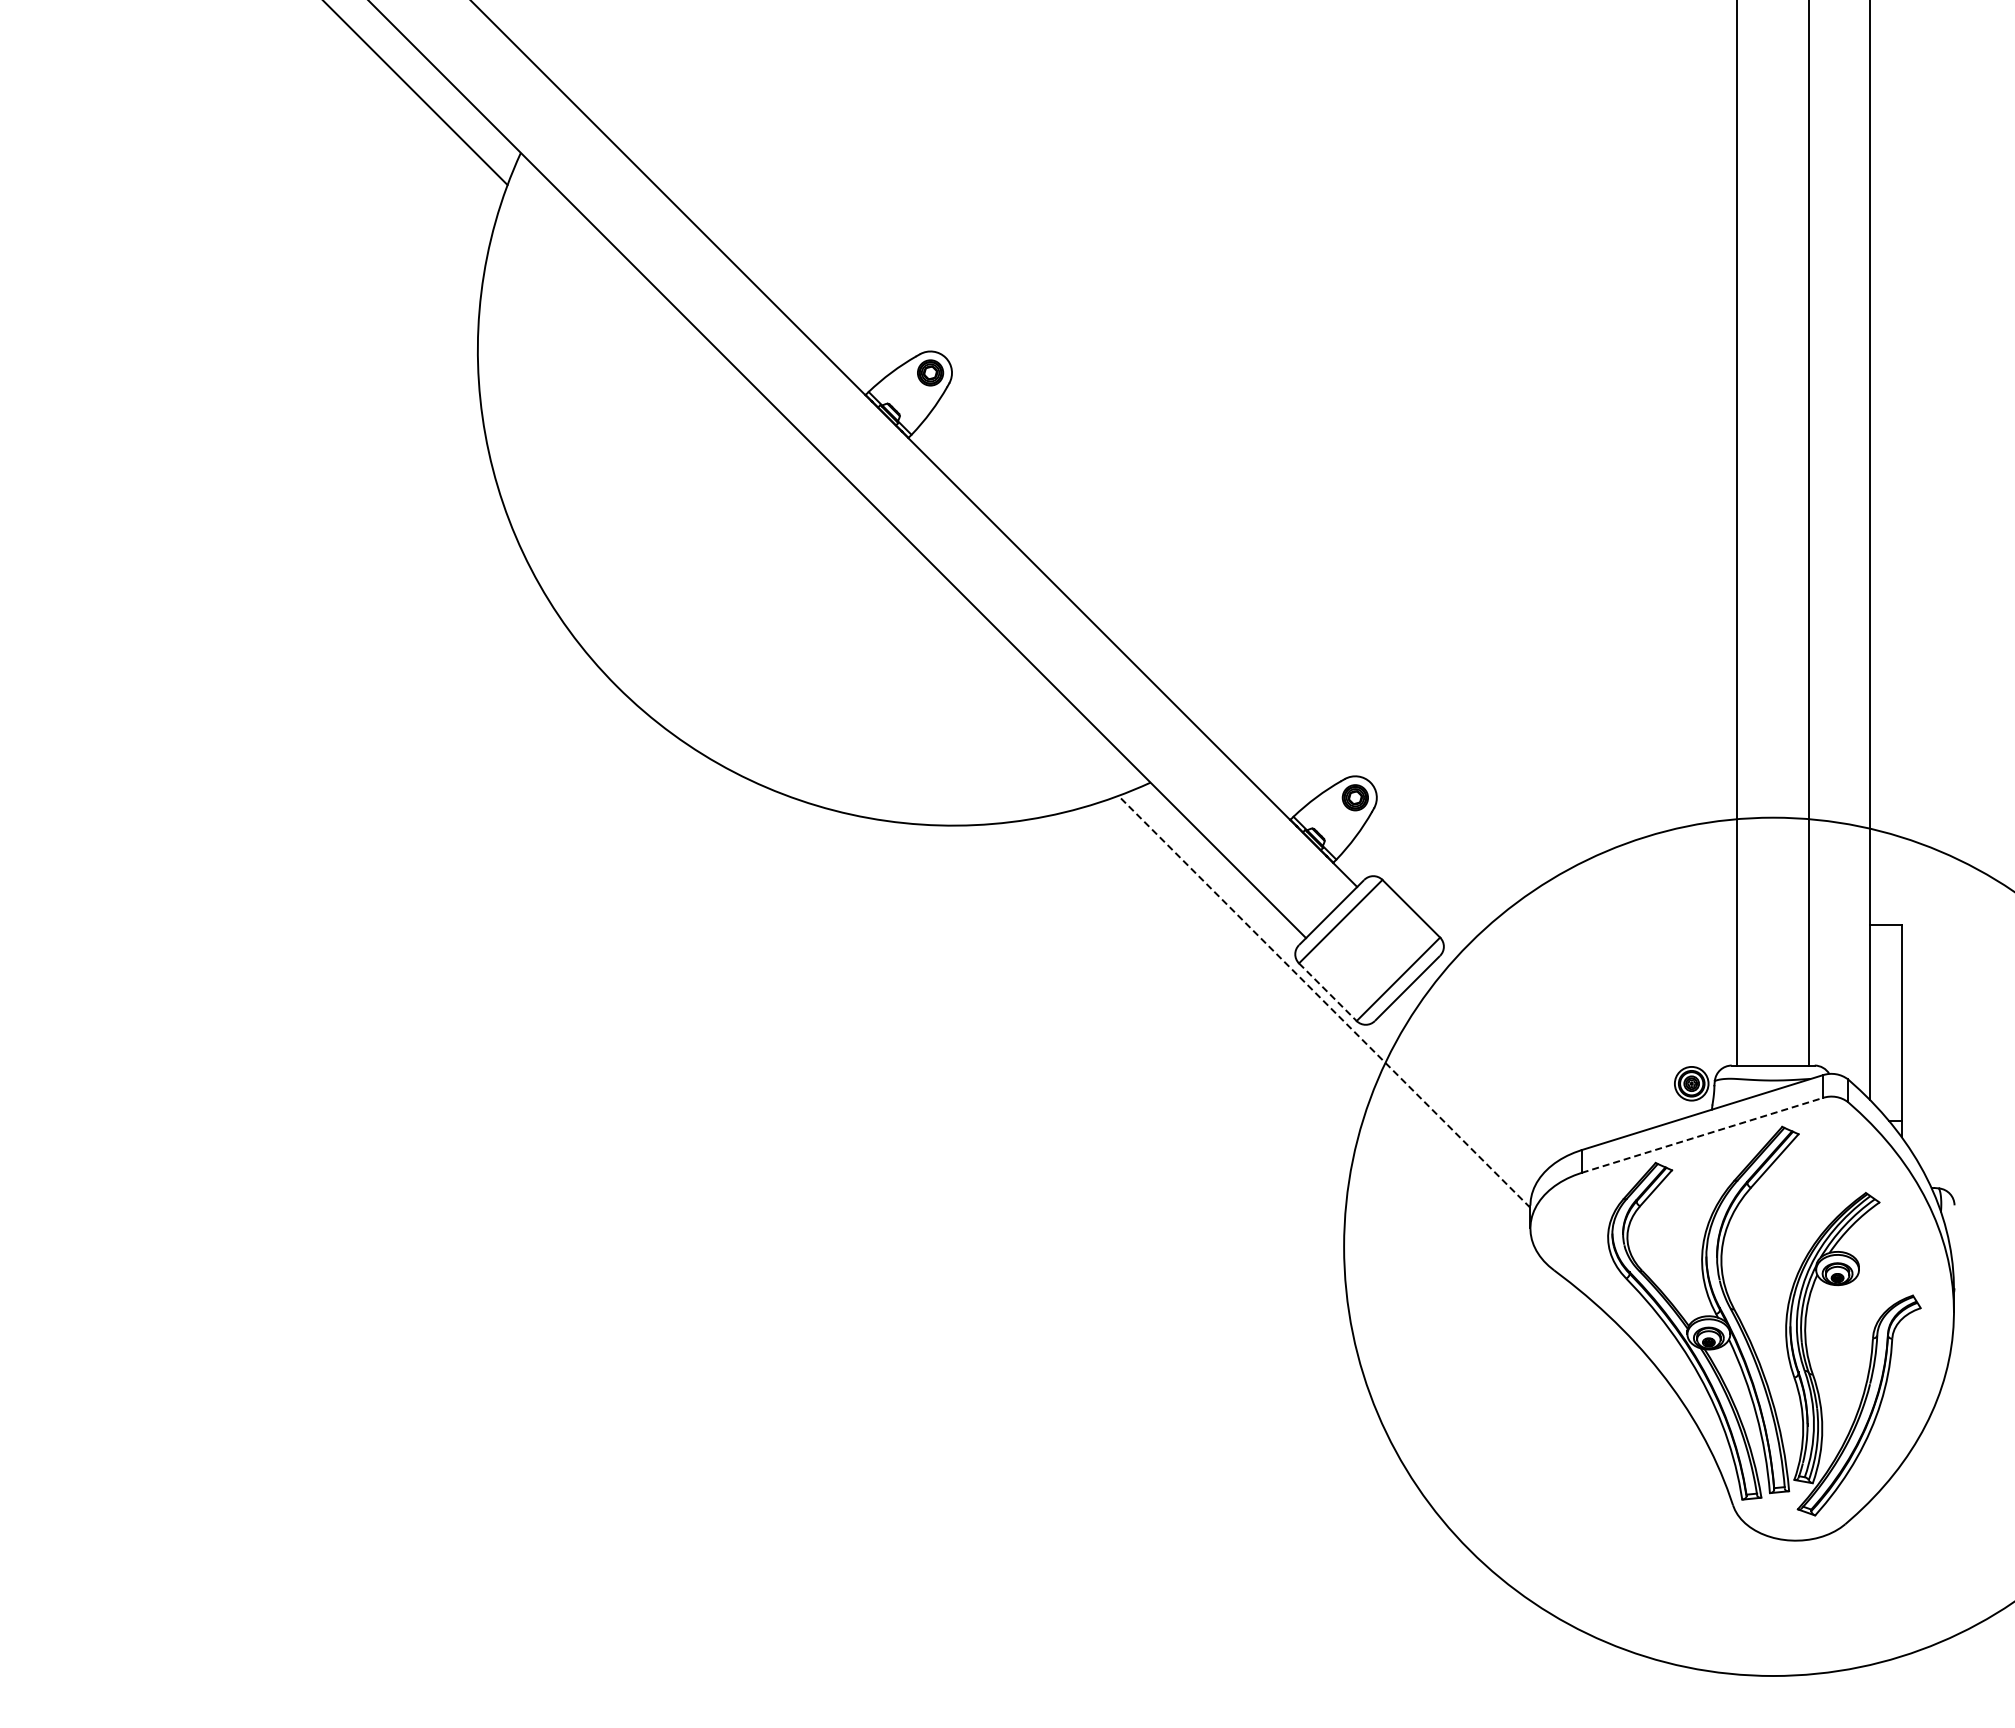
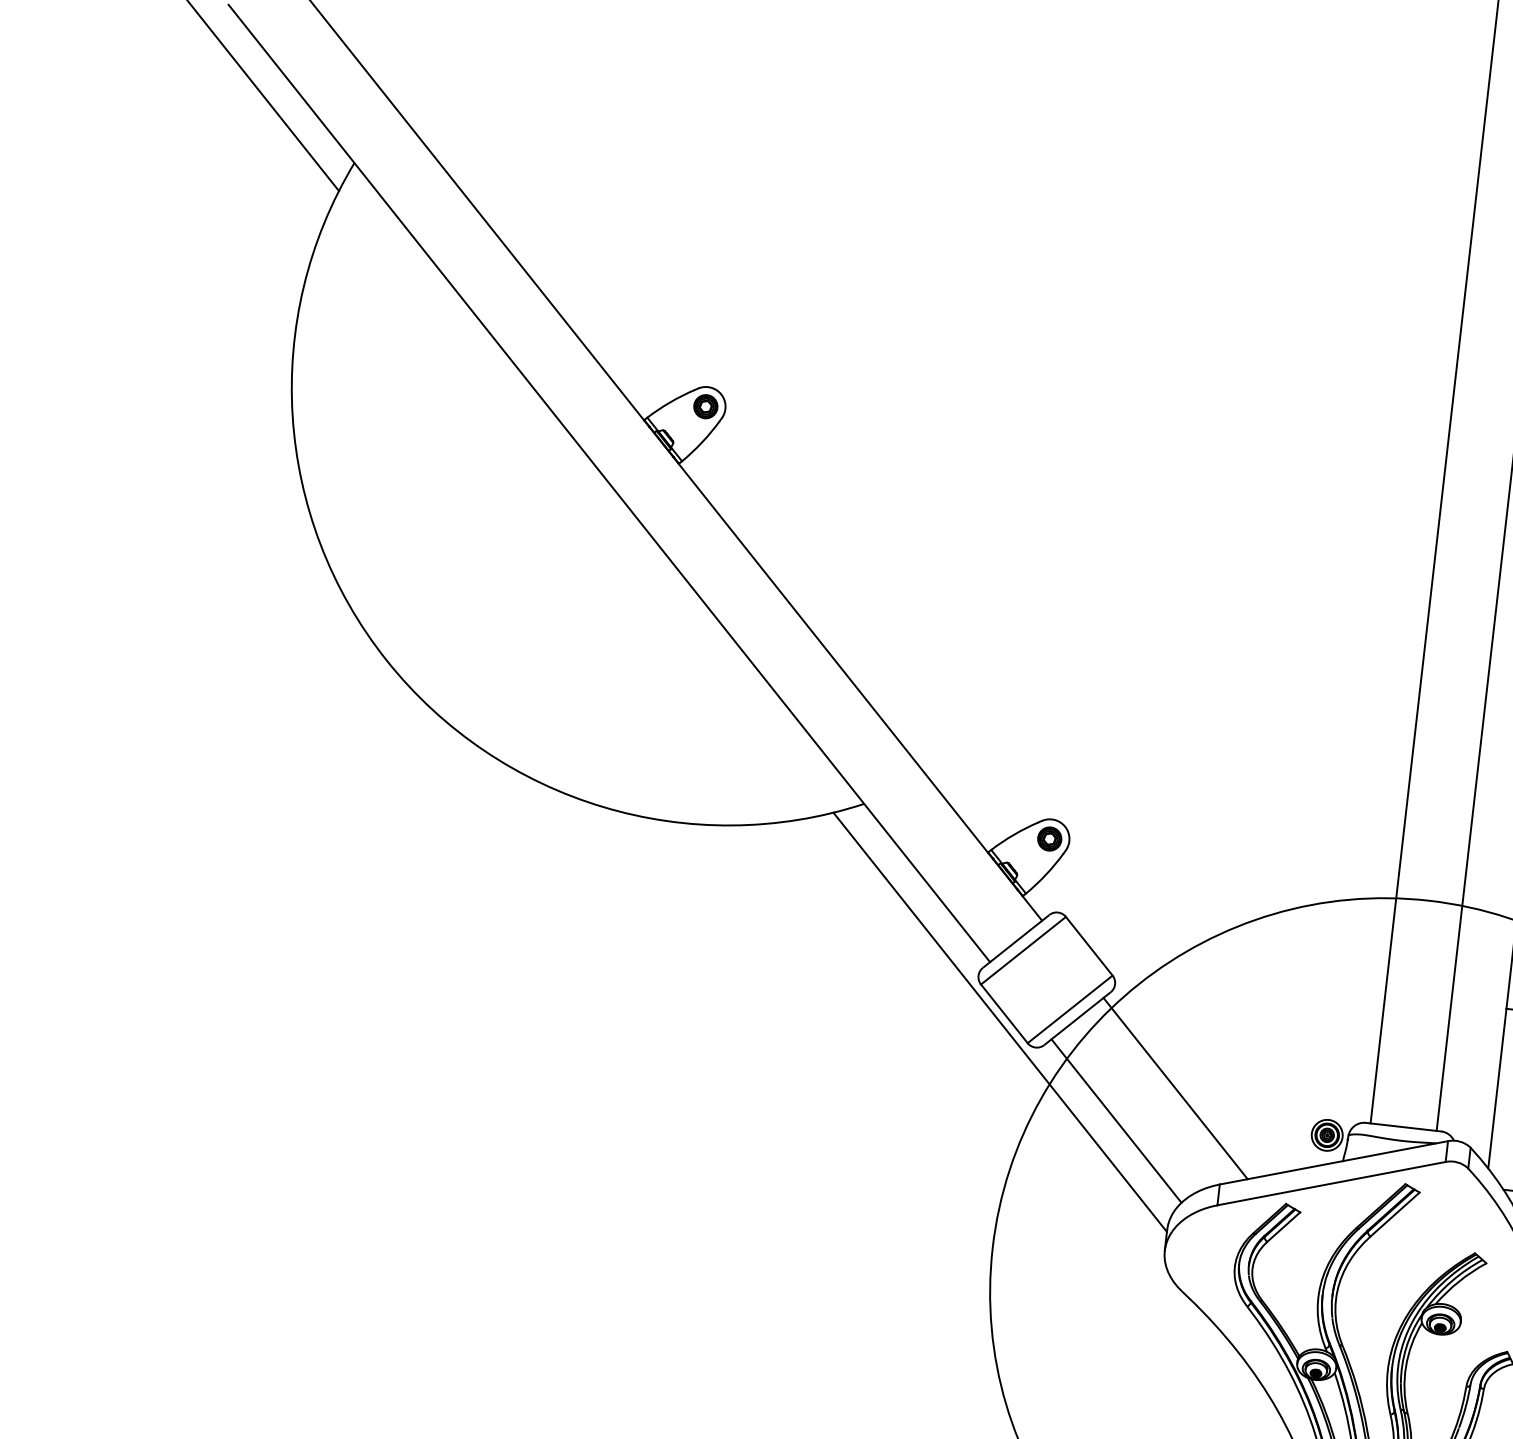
line: (1327, 992) -> (1003, 1014), dashed -> solid
line: (1324, 1001) -> (1000, 1021), dashed -> solid
line: (1522, 1051) -> (1176, 1088), added
line: (1461, 1093) -> (1115, 1120), added
line: (1702, 1135) -> (1331, 1183), dashed -> solid

